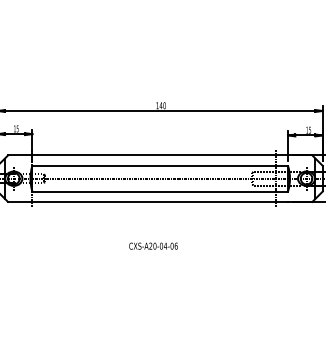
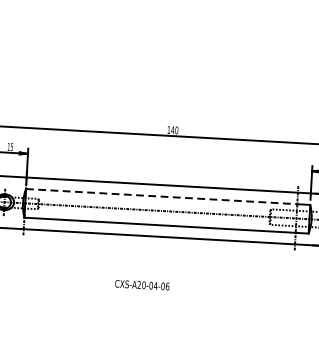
line: (154, 165) -> (161, 196), solid -> dashed
text: (153, 245) -> (142, 284), moved

